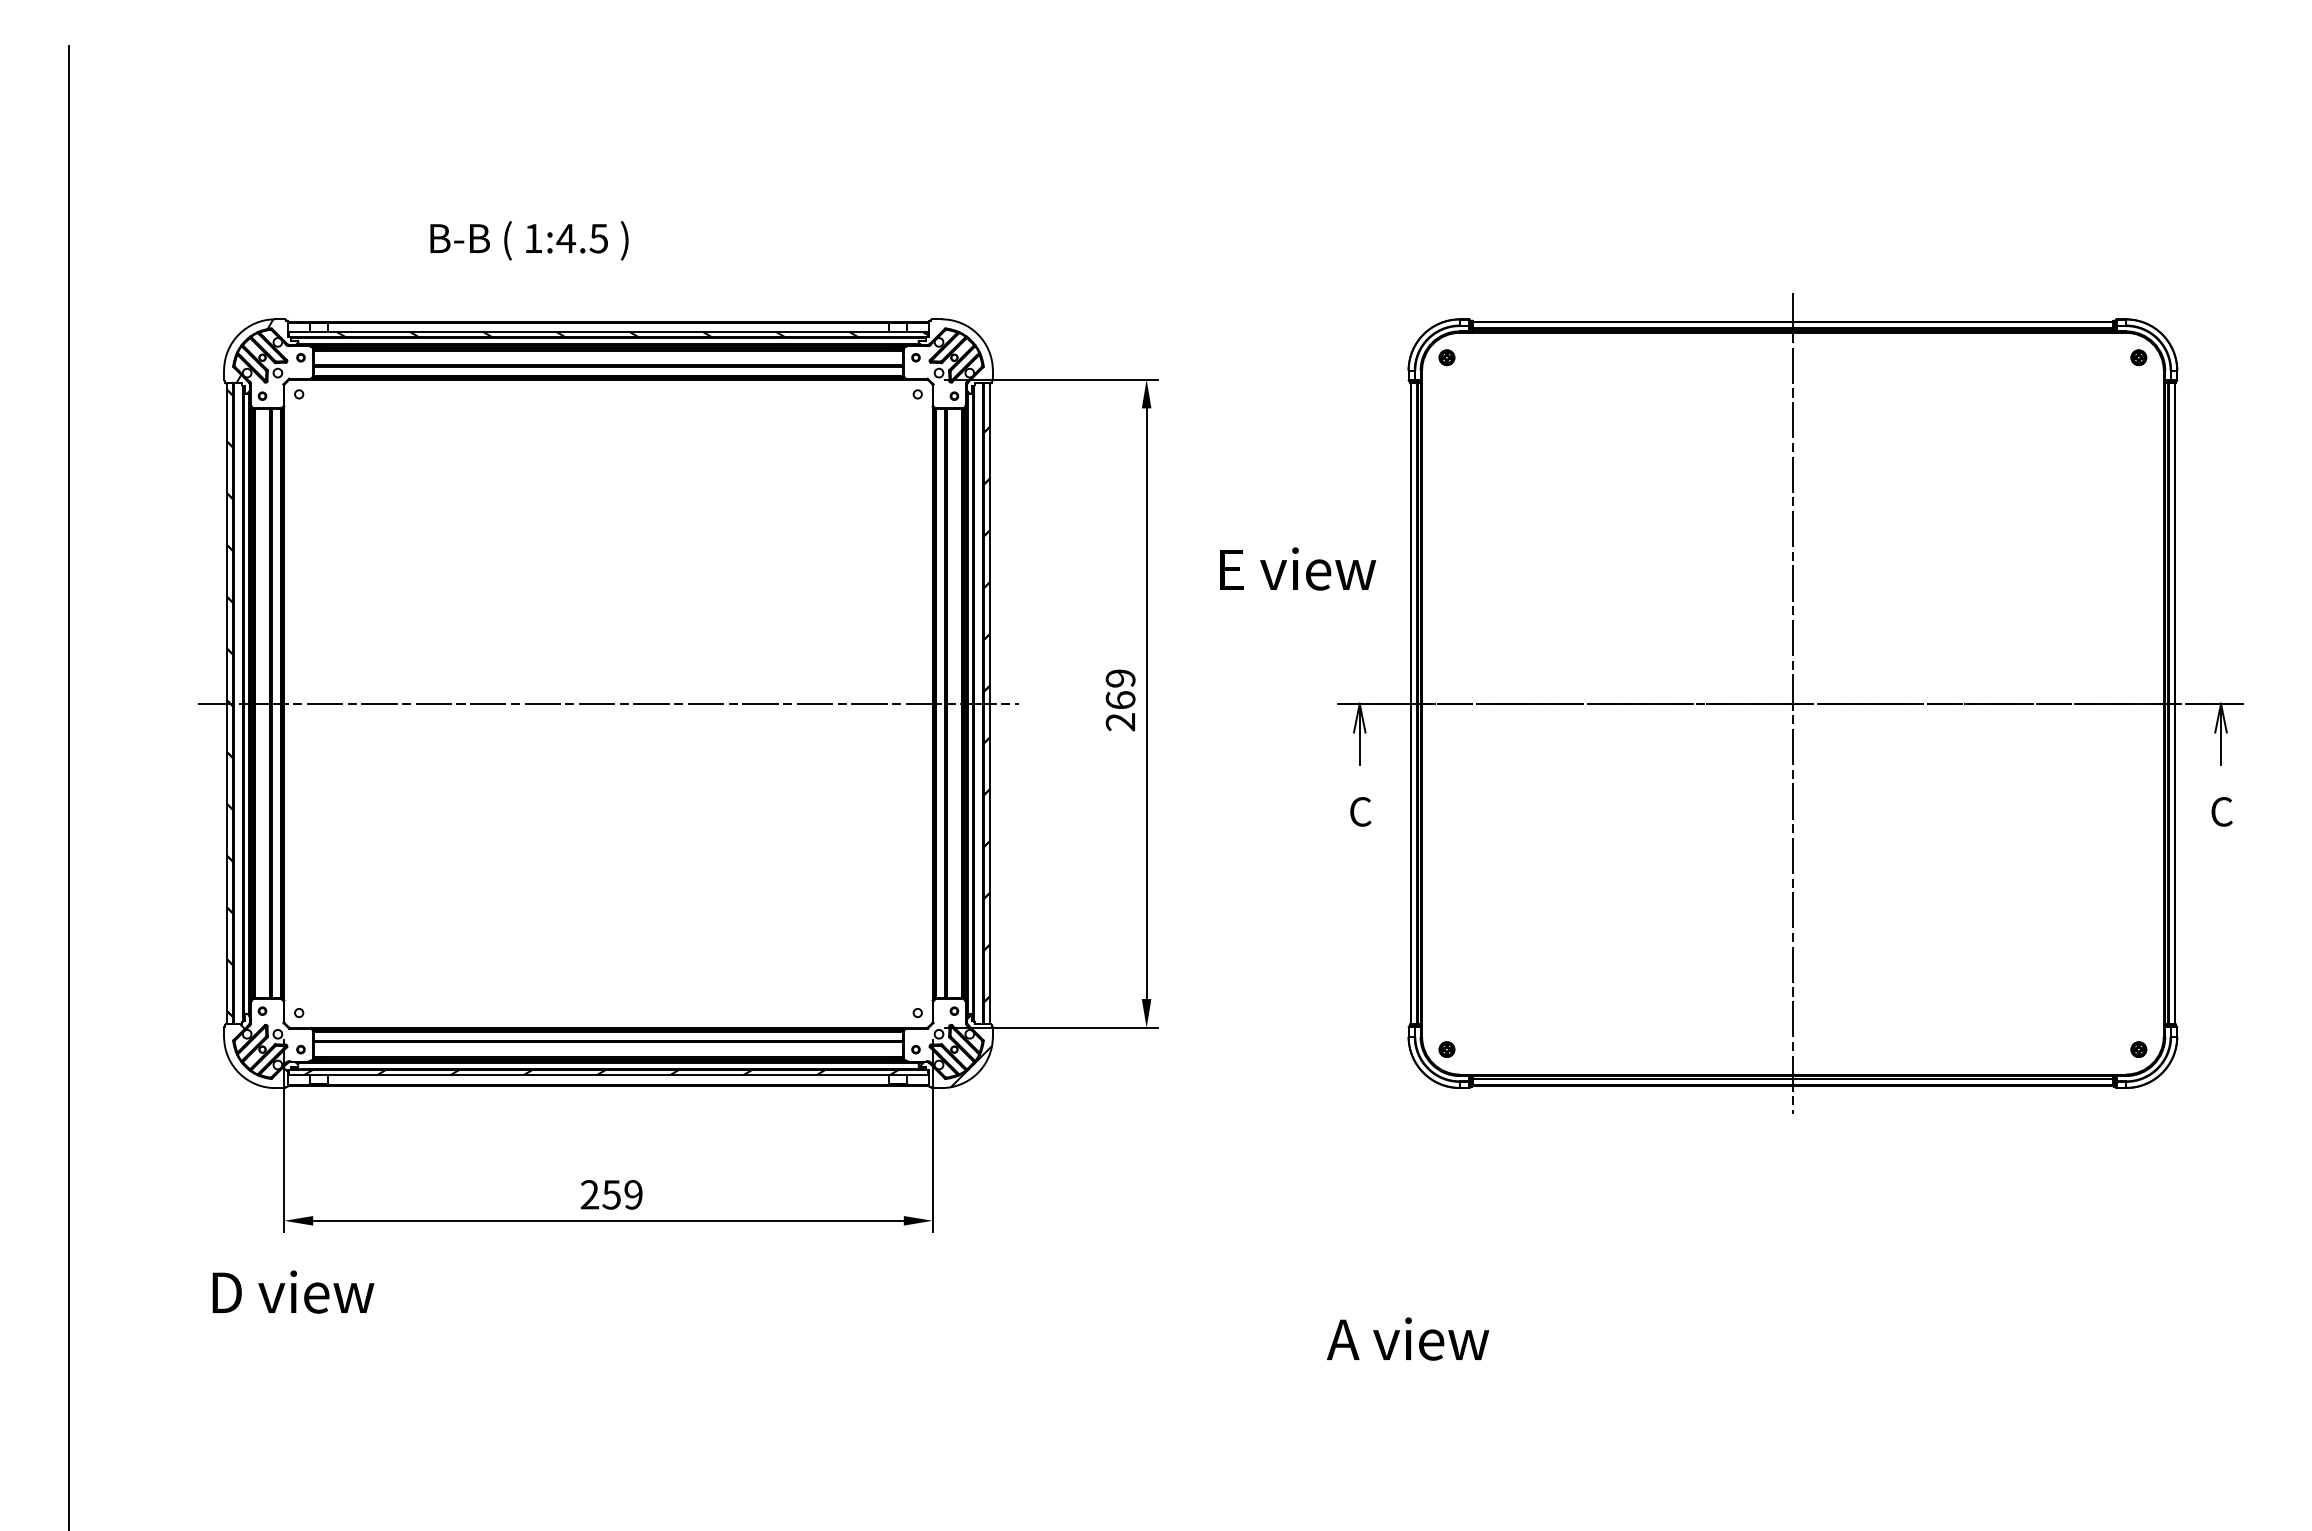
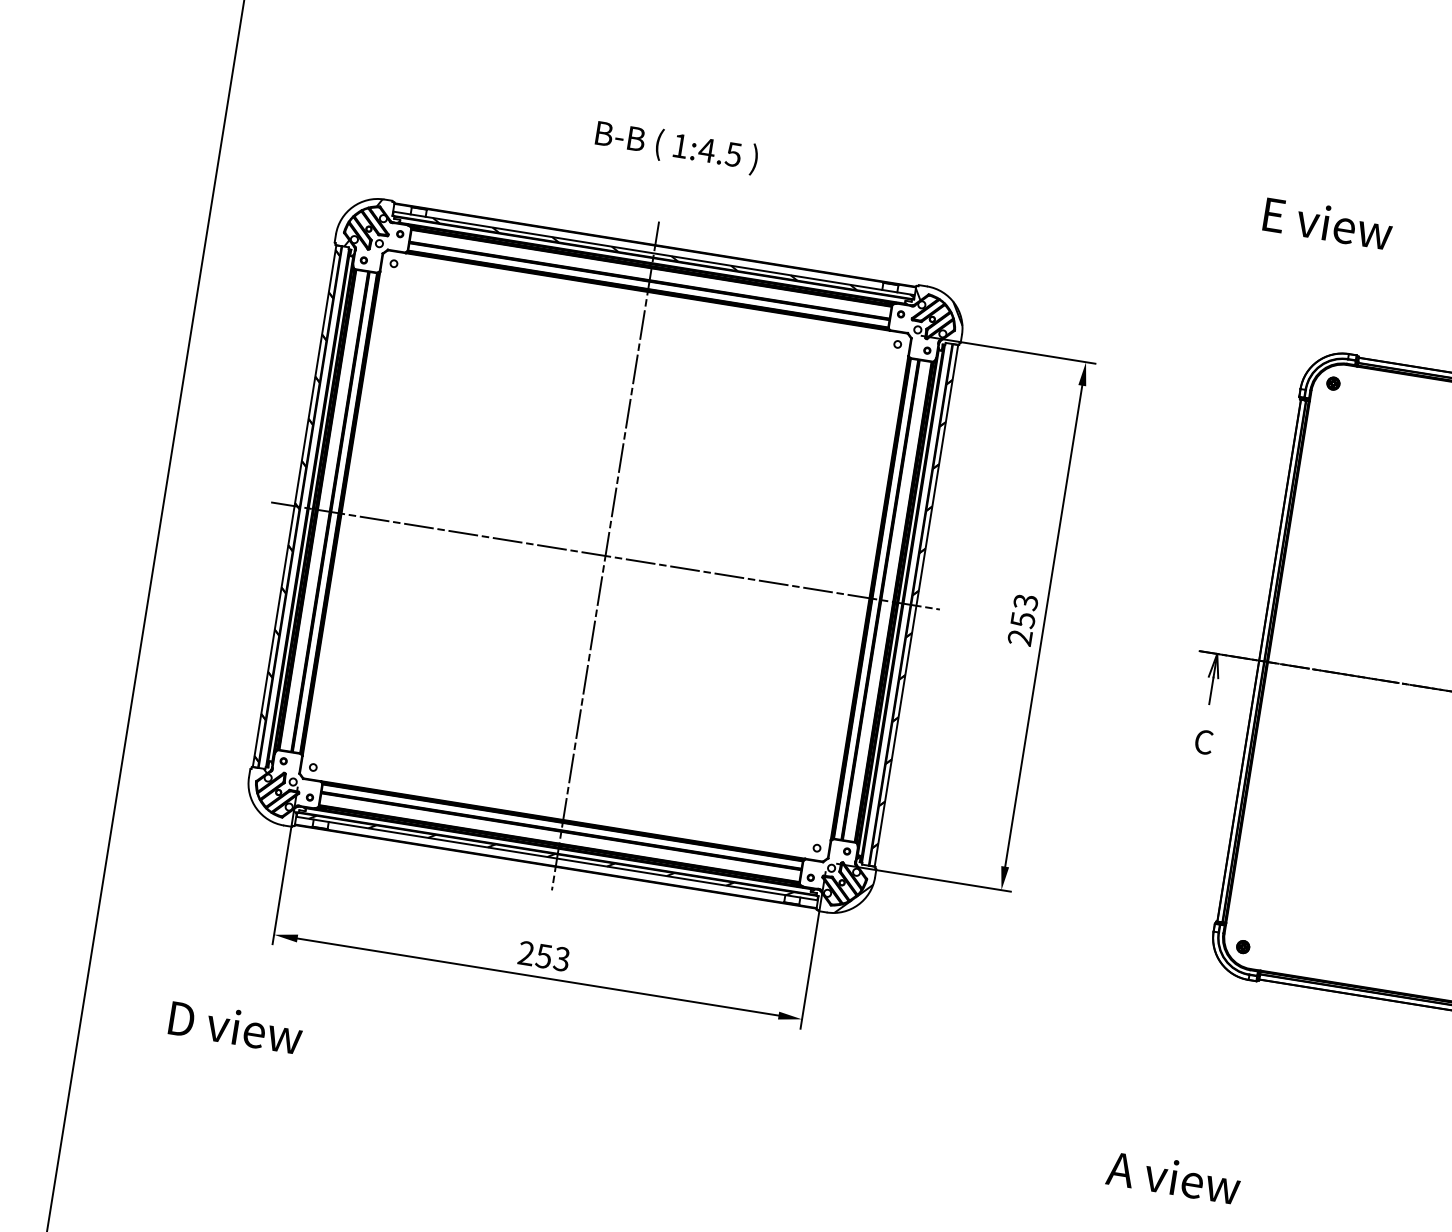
text: (529, 240) -> (676, 147), moved
hatch: (959, 357) -> (936, 319), added
text: (1298, 568) -> (1328, 223), moved
text: (1120, 689) -> (1024, 611), 269 -> 253
line: (608, 703) -> (605, 555), added
text: (633, 1194) -> (561, 958), 259 -> 253
text: (293, 1291) -> (236, 1026), moved

